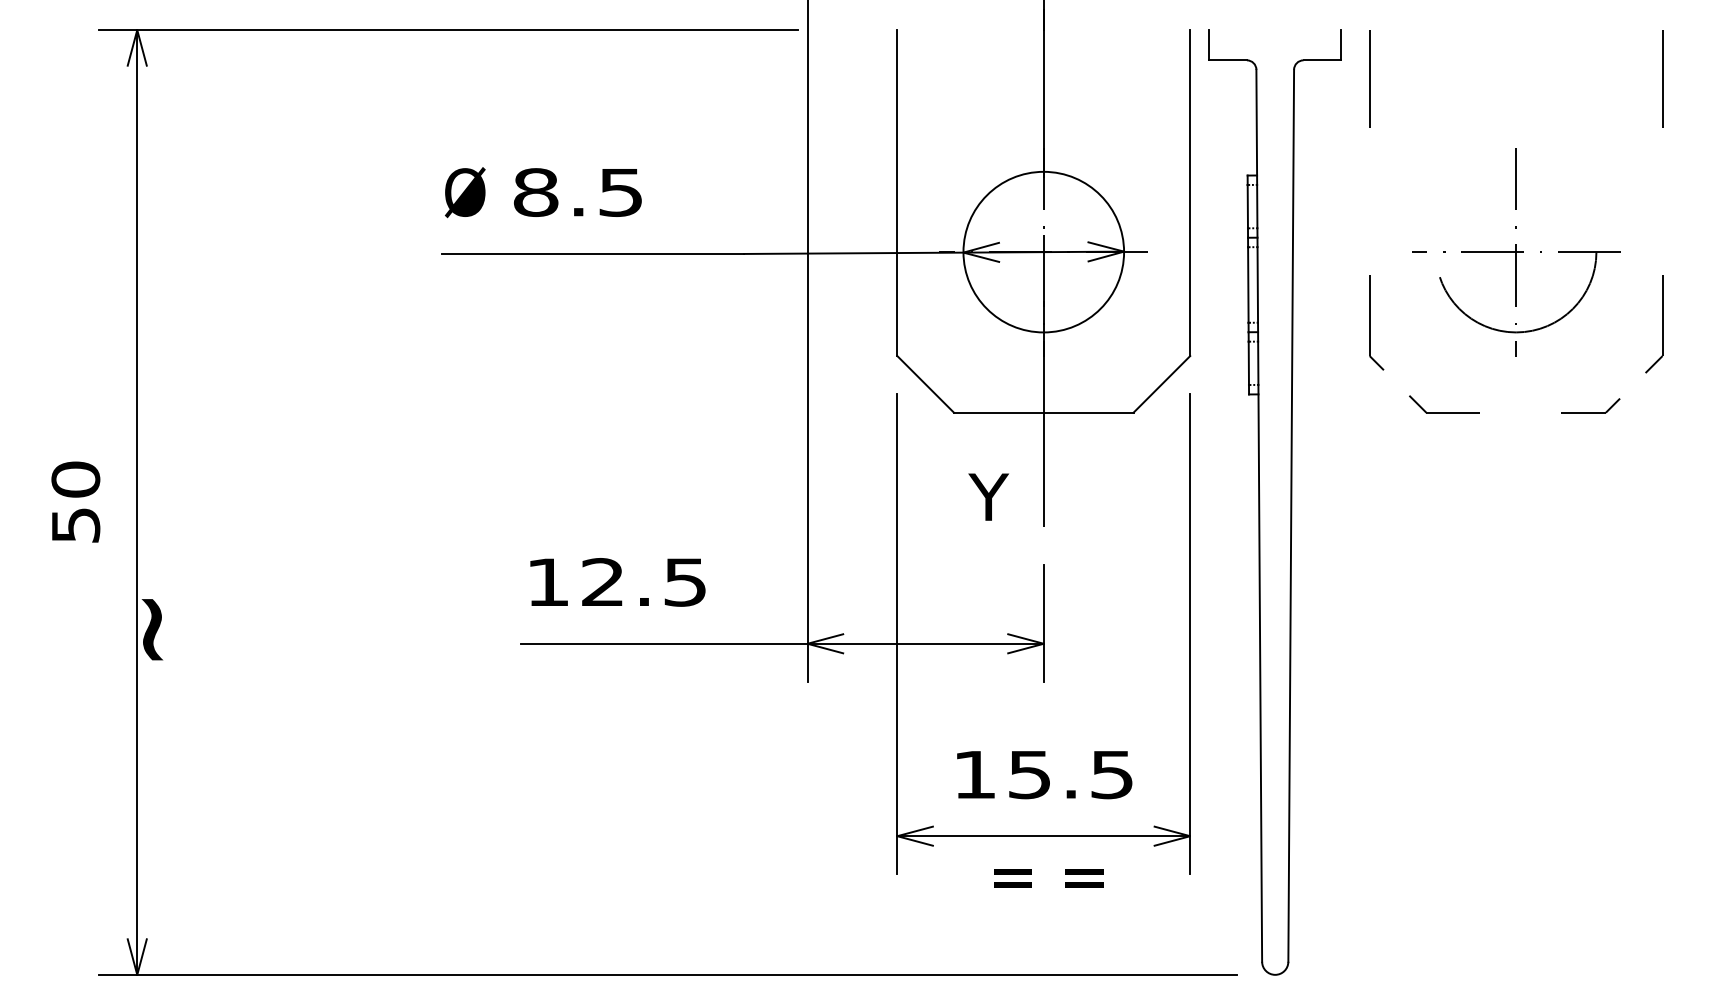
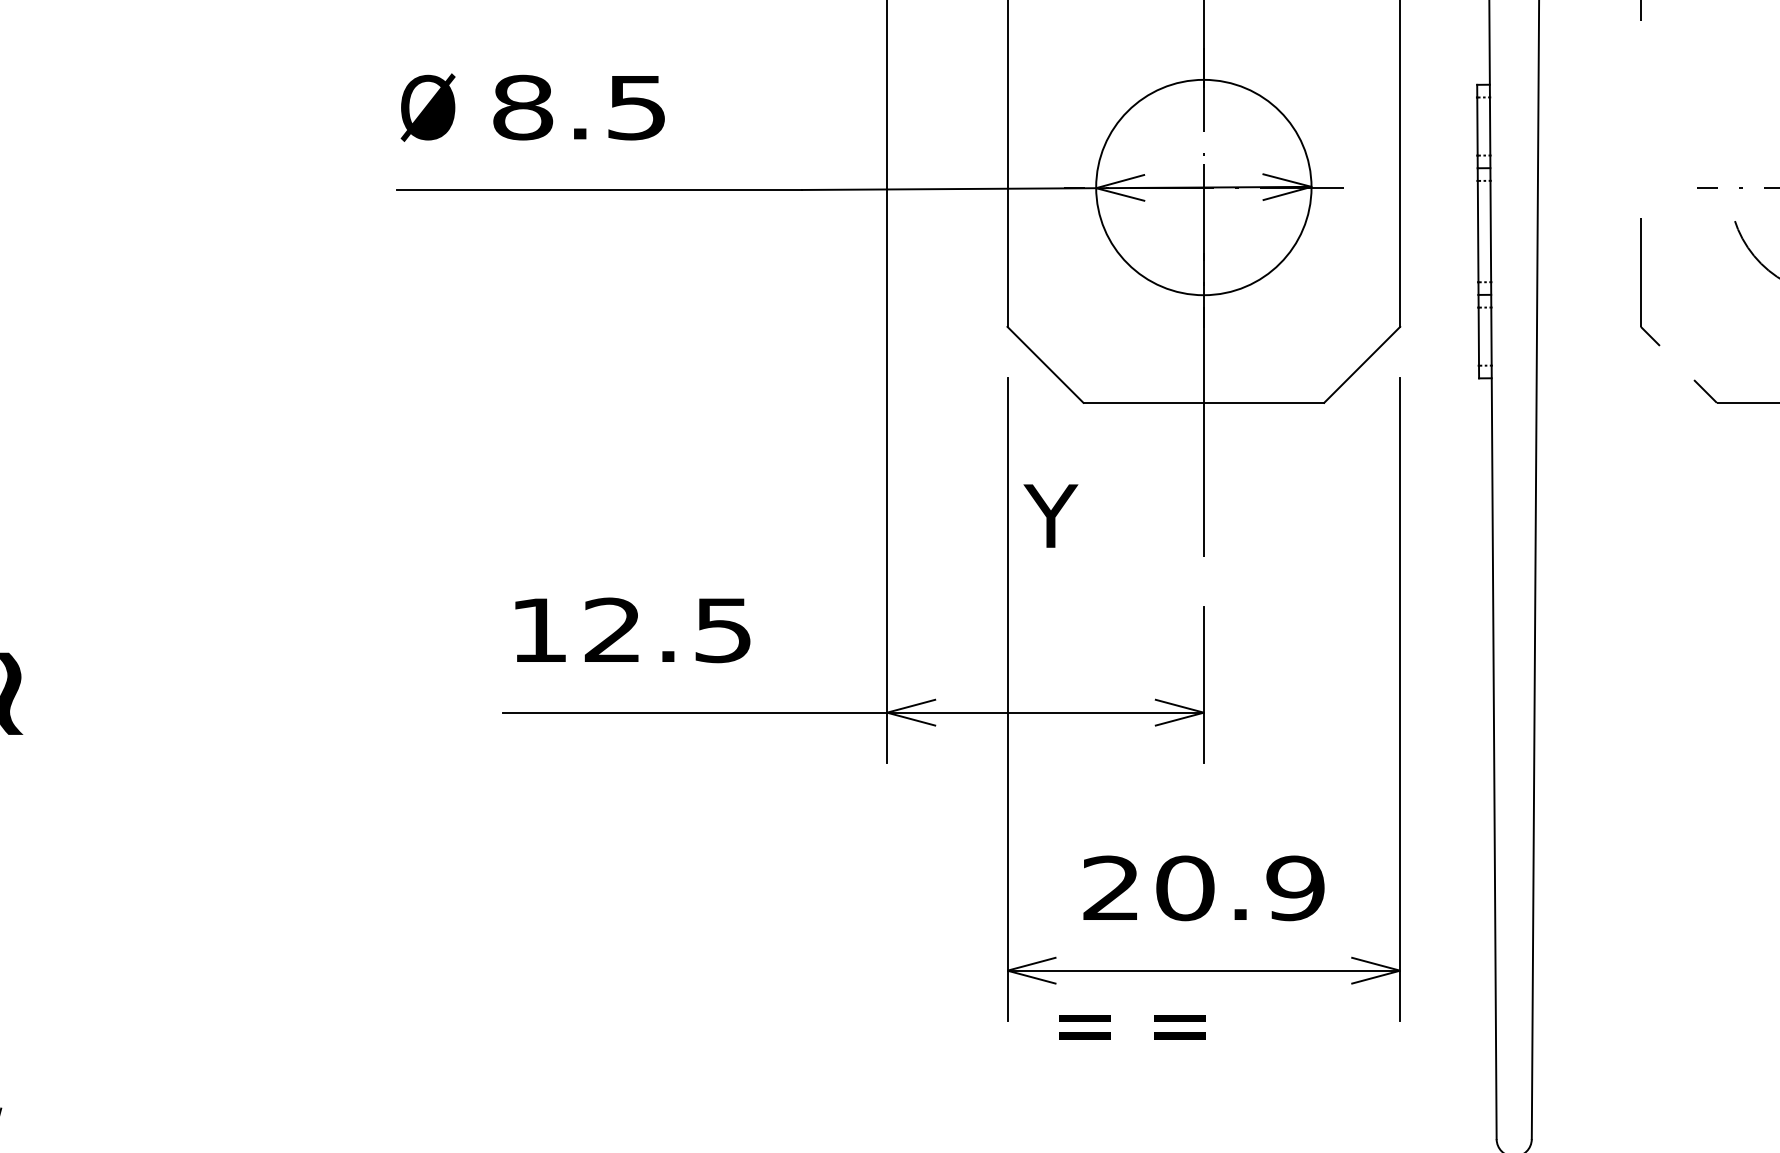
text: (988, 496) -> (1050, 515), moved
text: (1043, 774) -> (1203, 887), 15.5 -> 20.9
text: (1048, 878) -> (1132, 1027), moved

